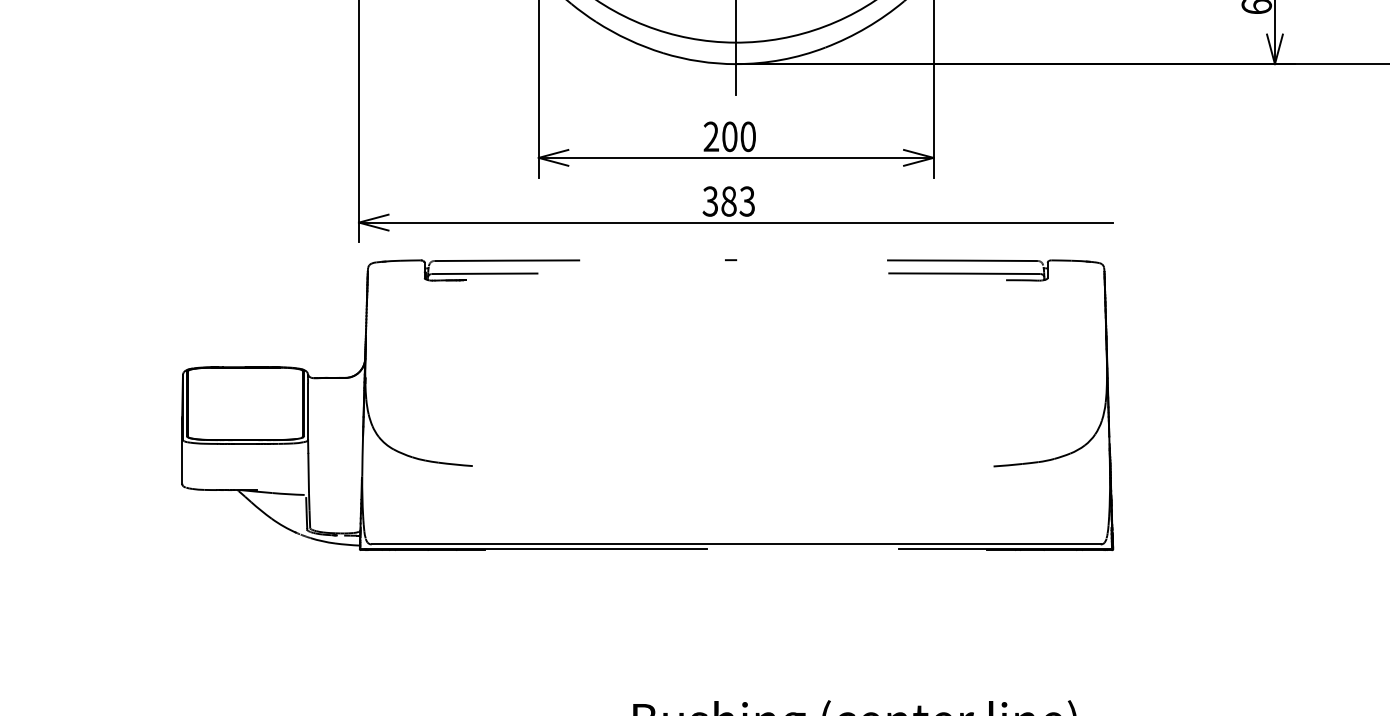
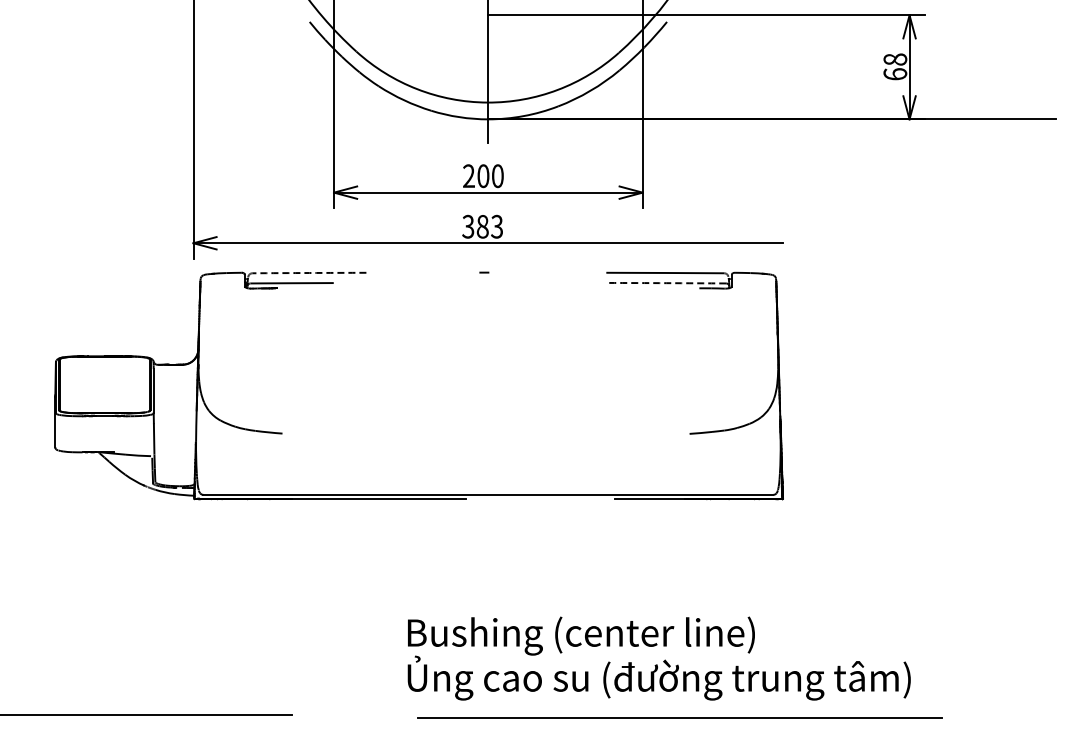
arc: (507, 261) -> (309, 273), solid -> dashed
arc: (964, 274) -> (666, 283), solid -> dashed

